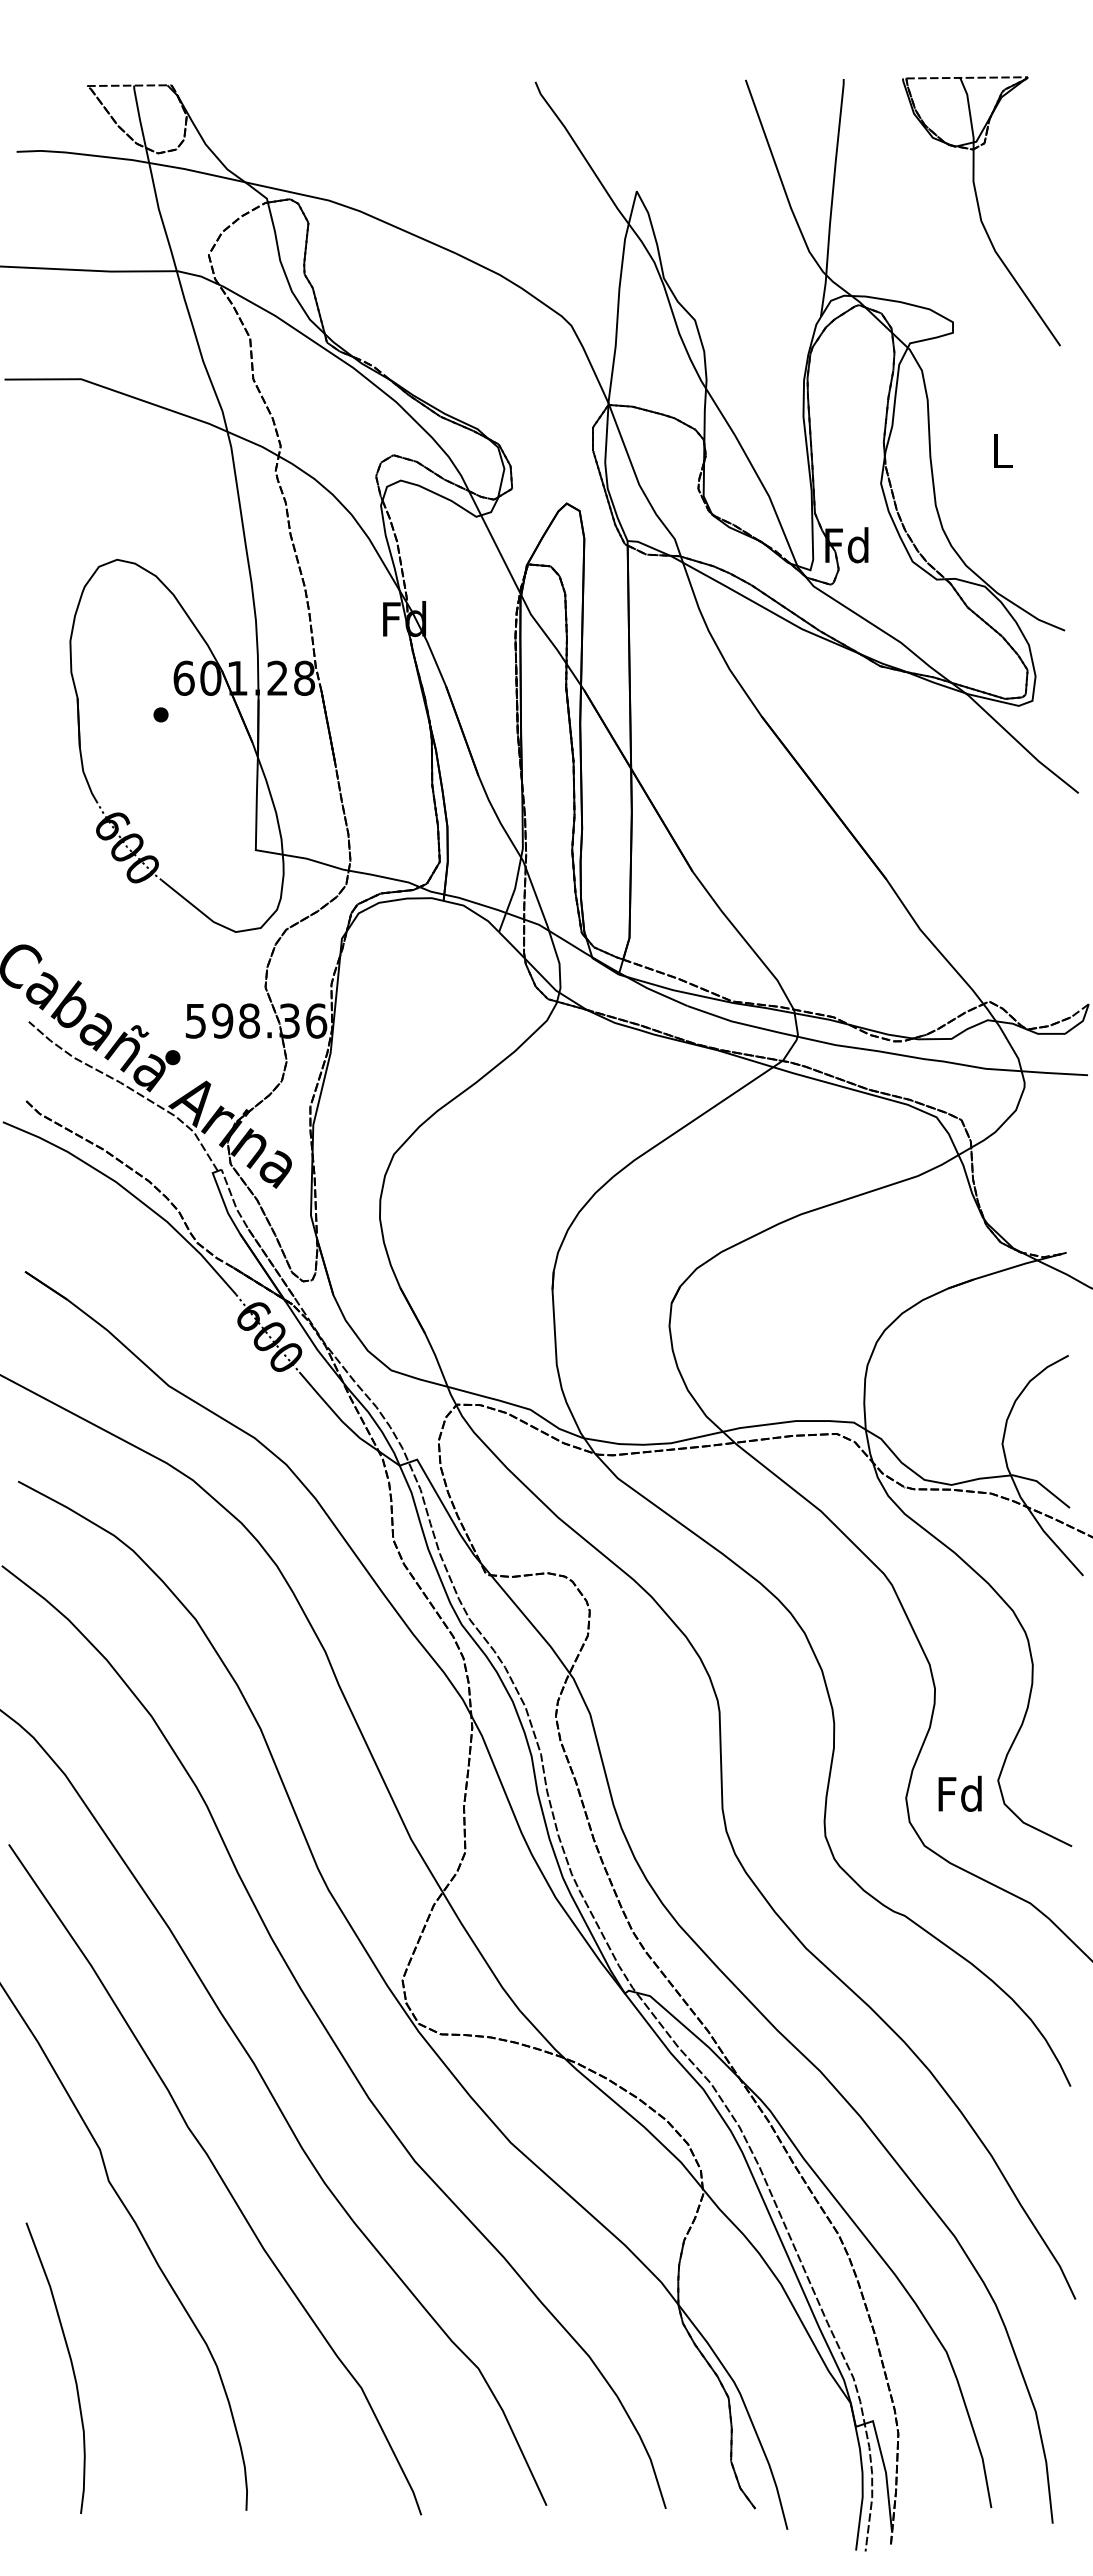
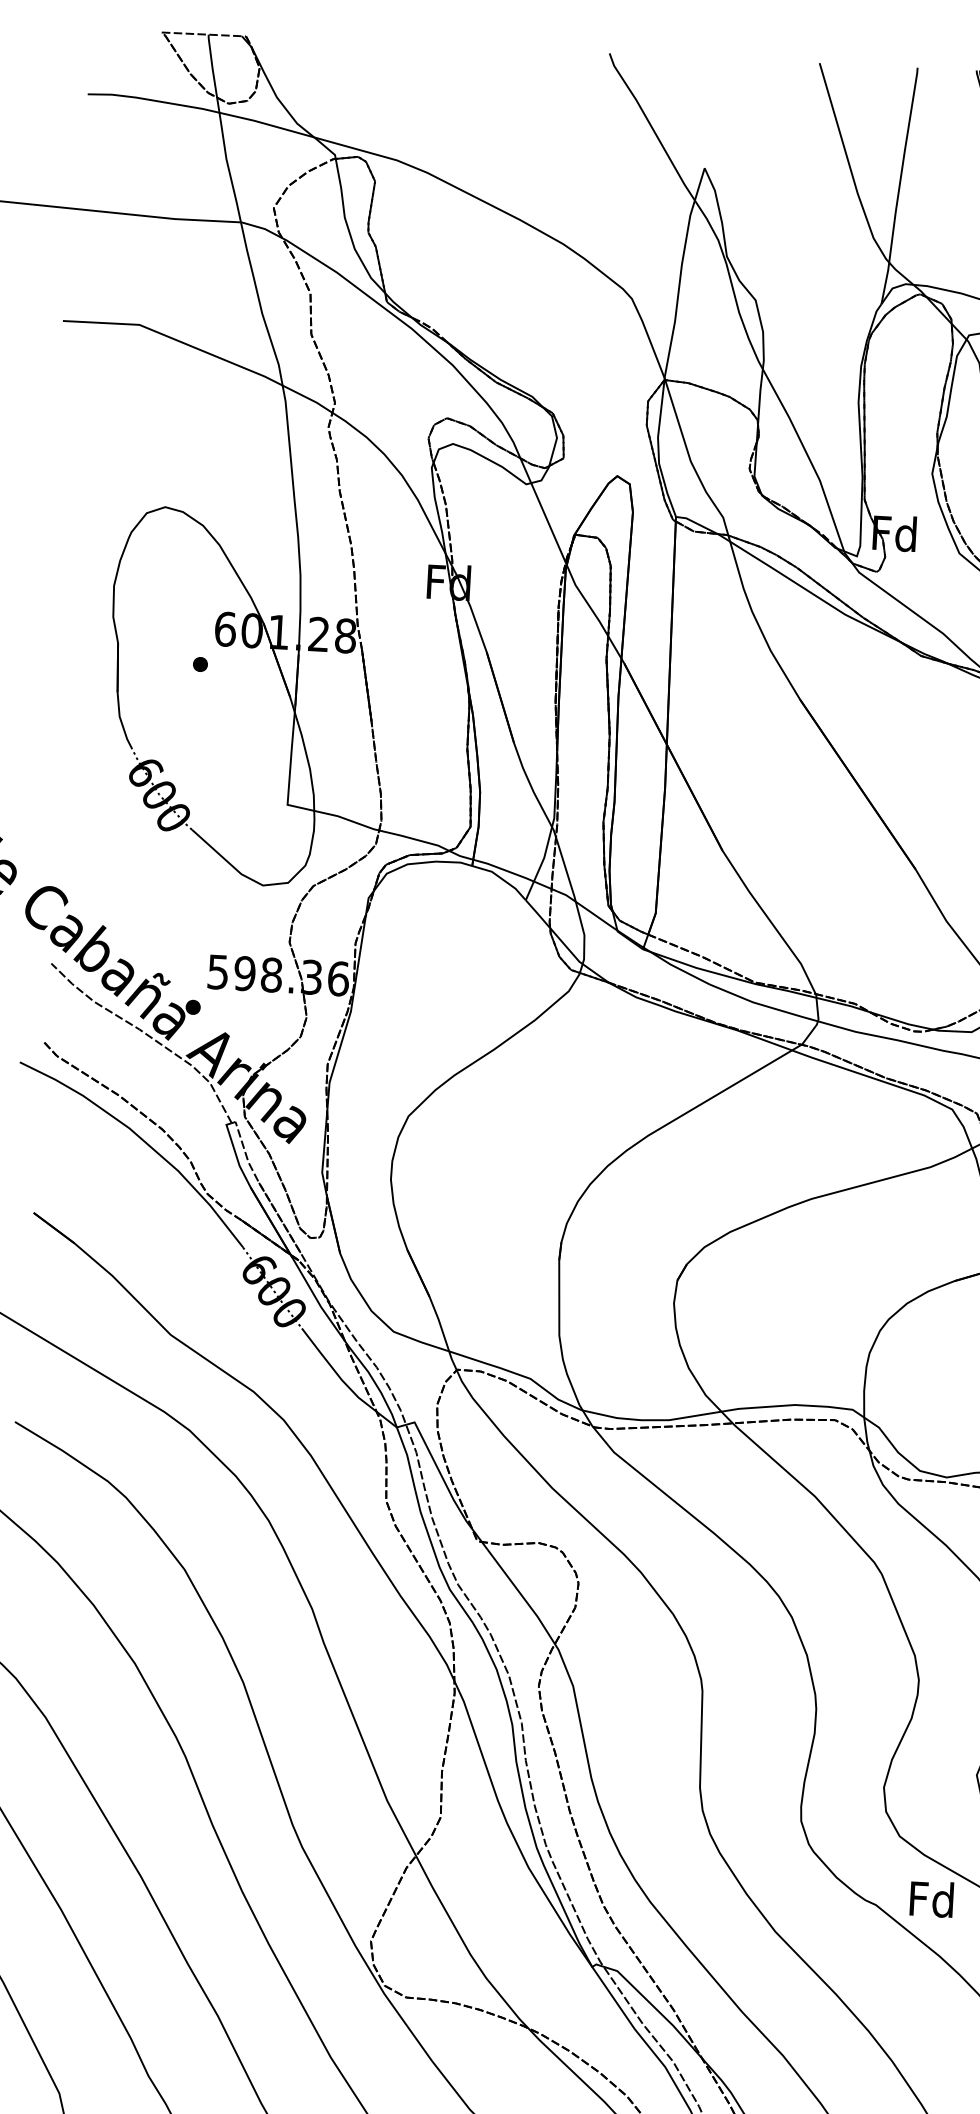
text: (959, 1793) -> (931, 1898), moved

